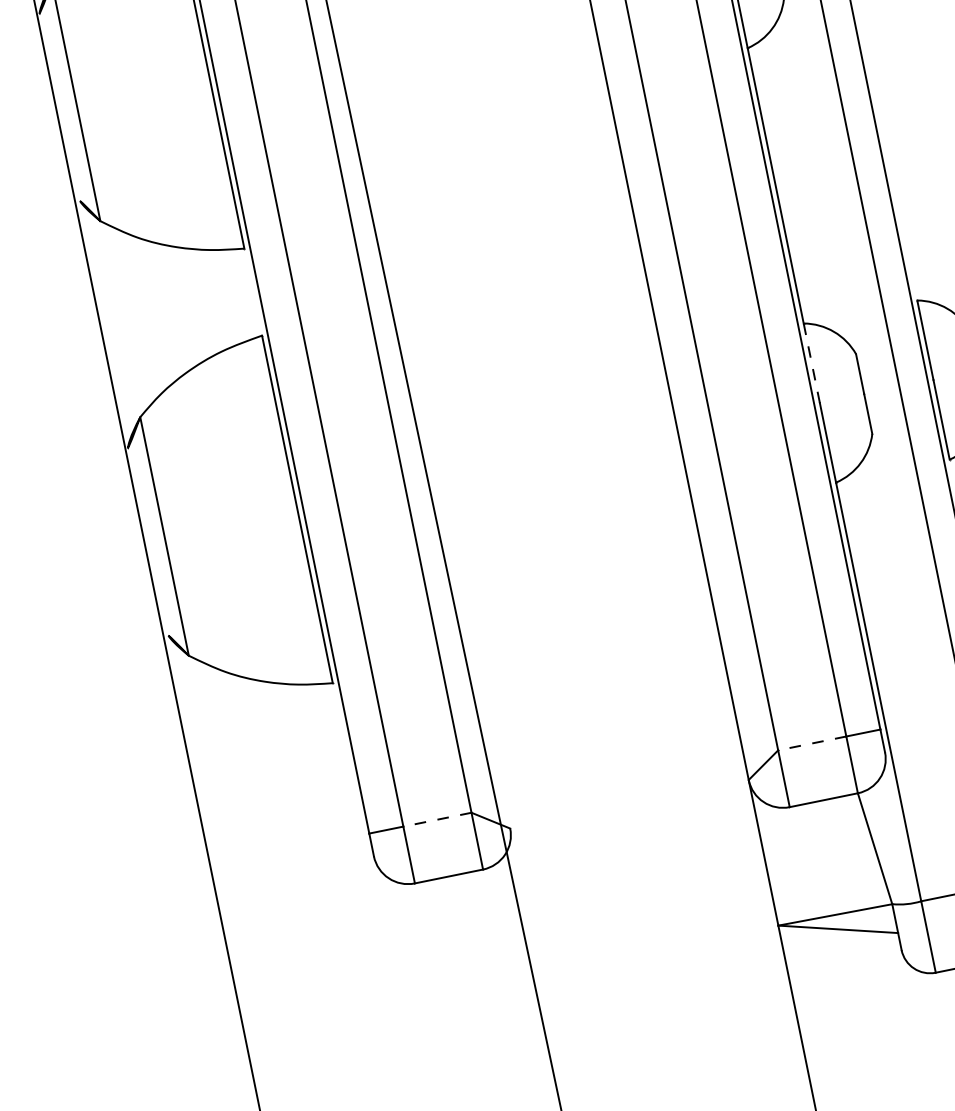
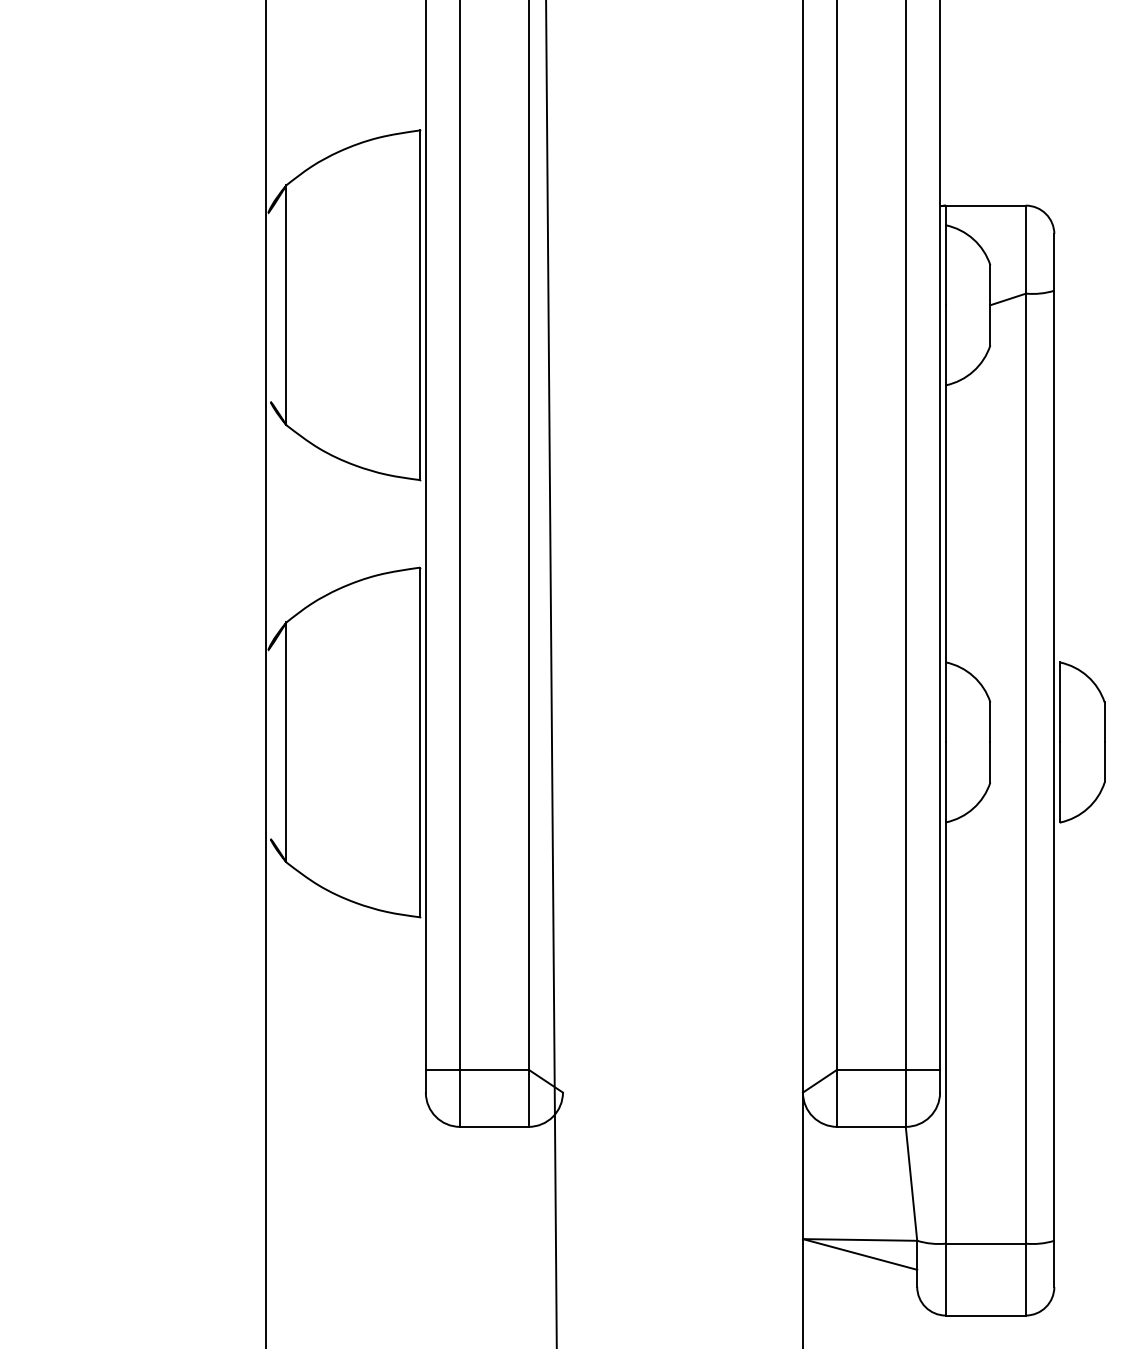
line: (811, 363) -> (945, 702), dashed -> solid
line: (812, 743) -> (871, 1069), dashed -> solid
line: (436, 819) -> (493, 1069), dashed -> solid

